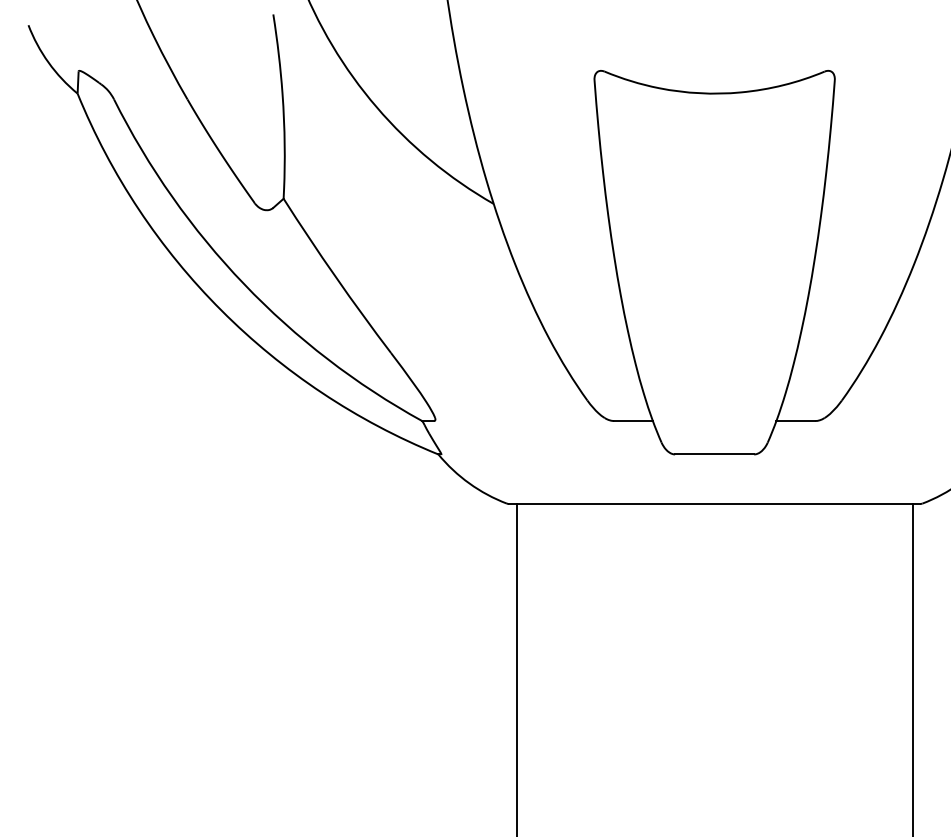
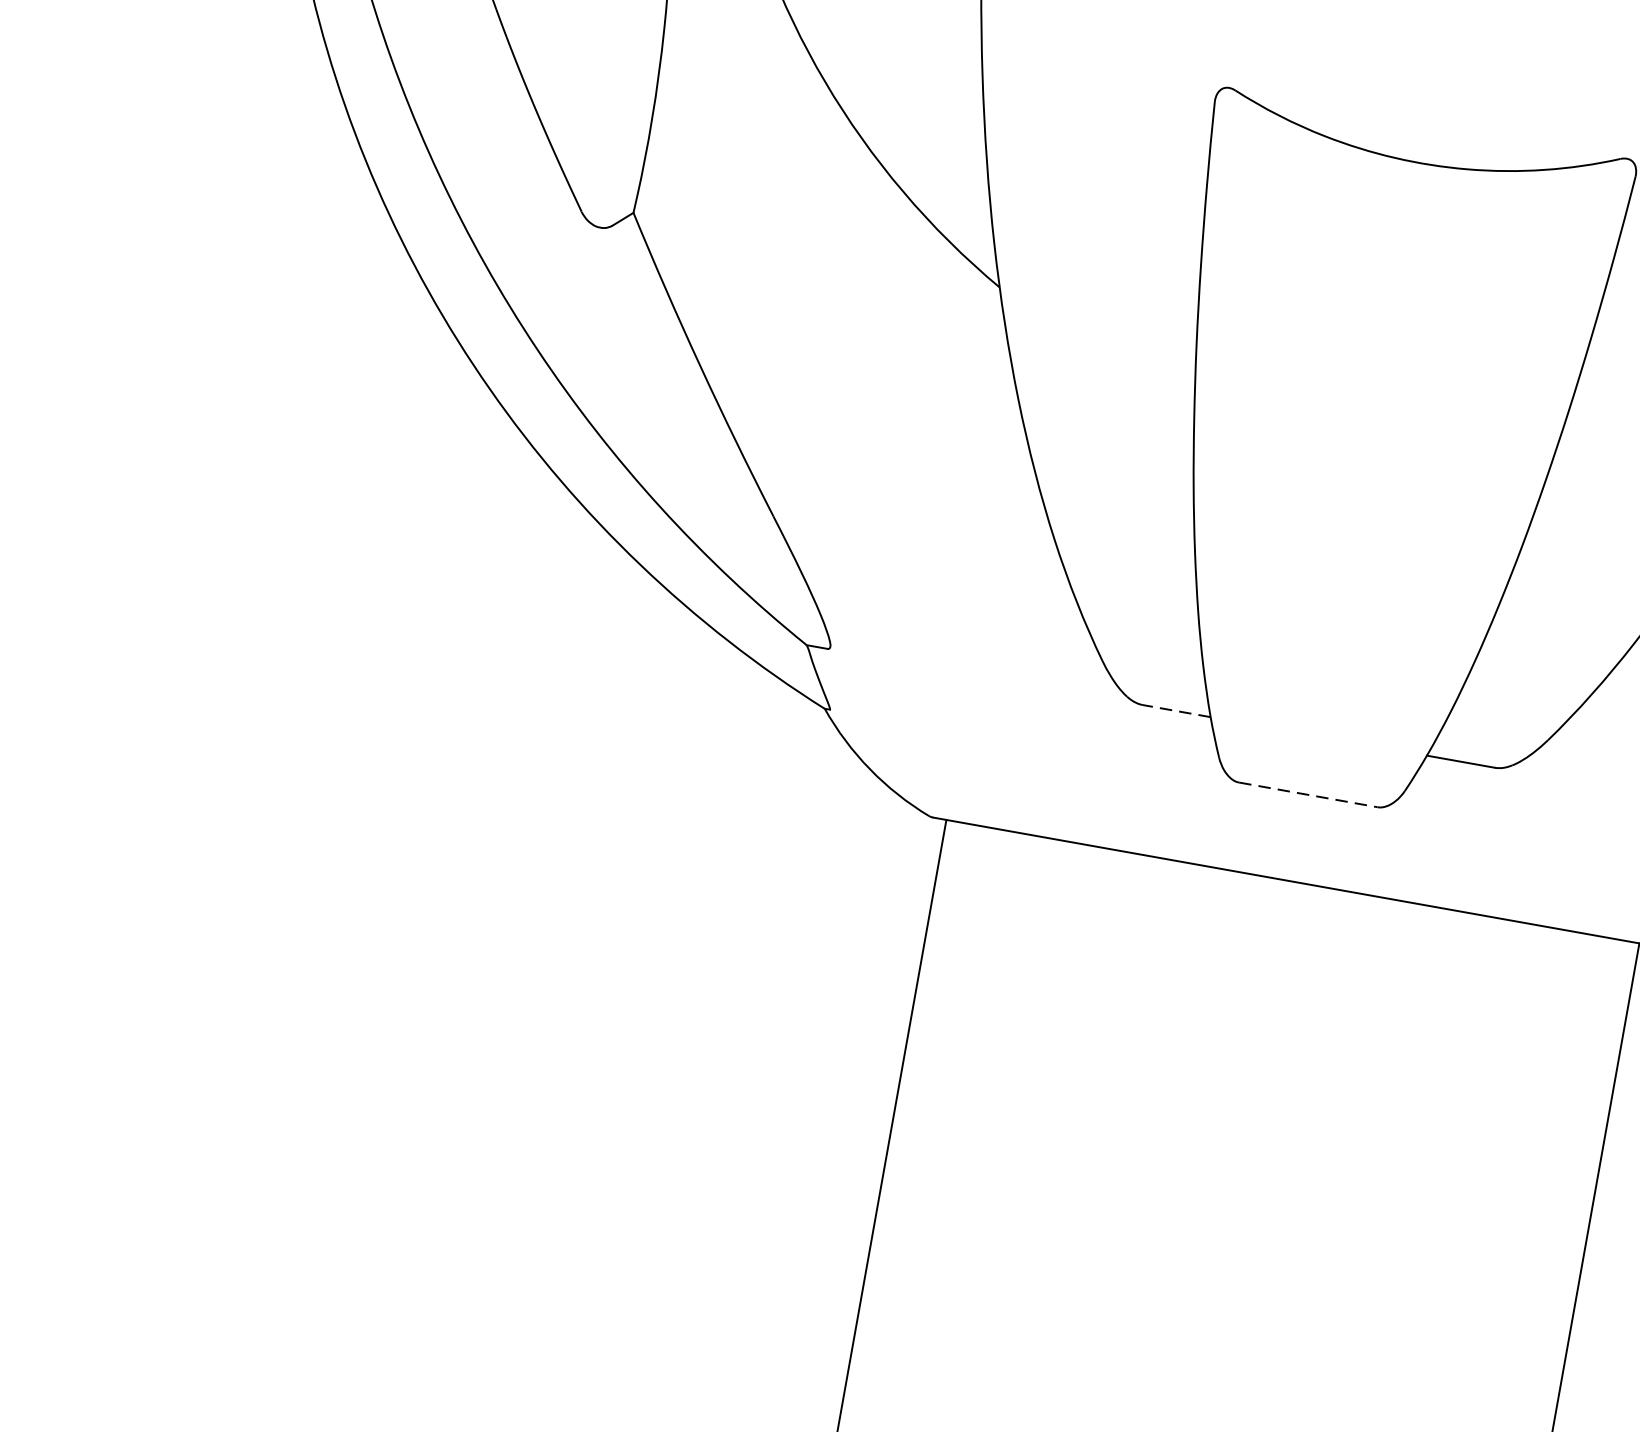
line: (633, 421) -> (1176, 711), solid -> dashed
line: (714, 454) -> (1308, 794), solid -> dashed

